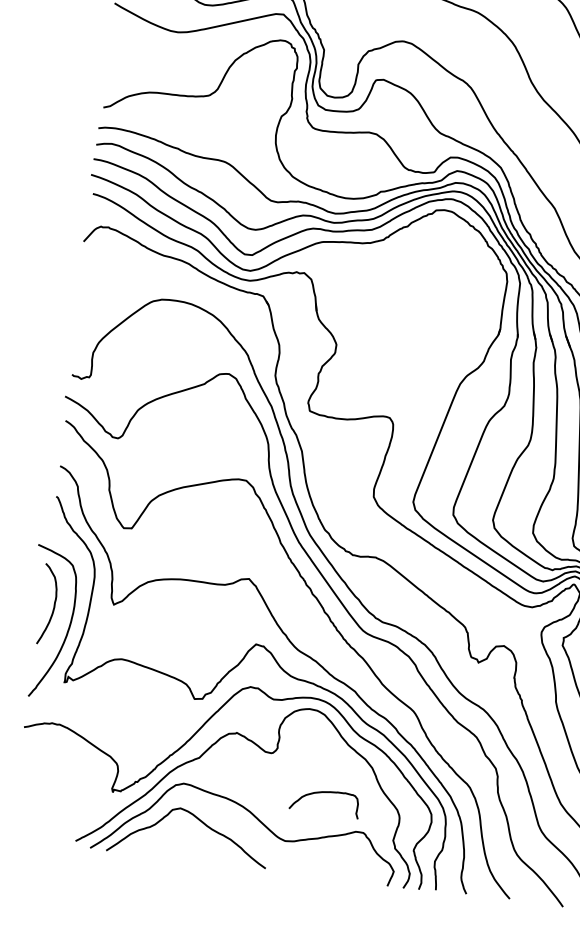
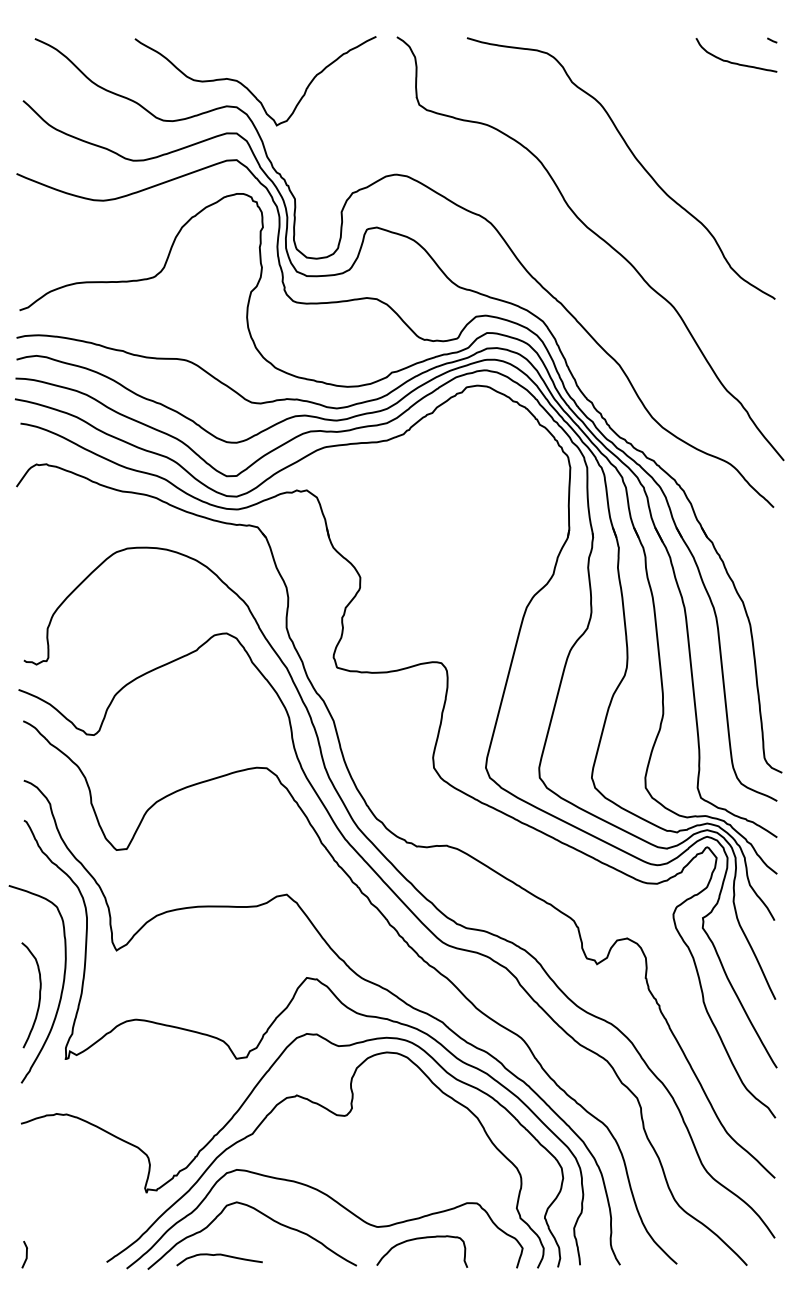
curve: (54, 605) -> (39, 995), moved
curve: (324, 793) -> (420, 1239), moved
curve: (14, 827) -> (25, 1254), added
curve: (162, 847) -> (219, 1255), added

